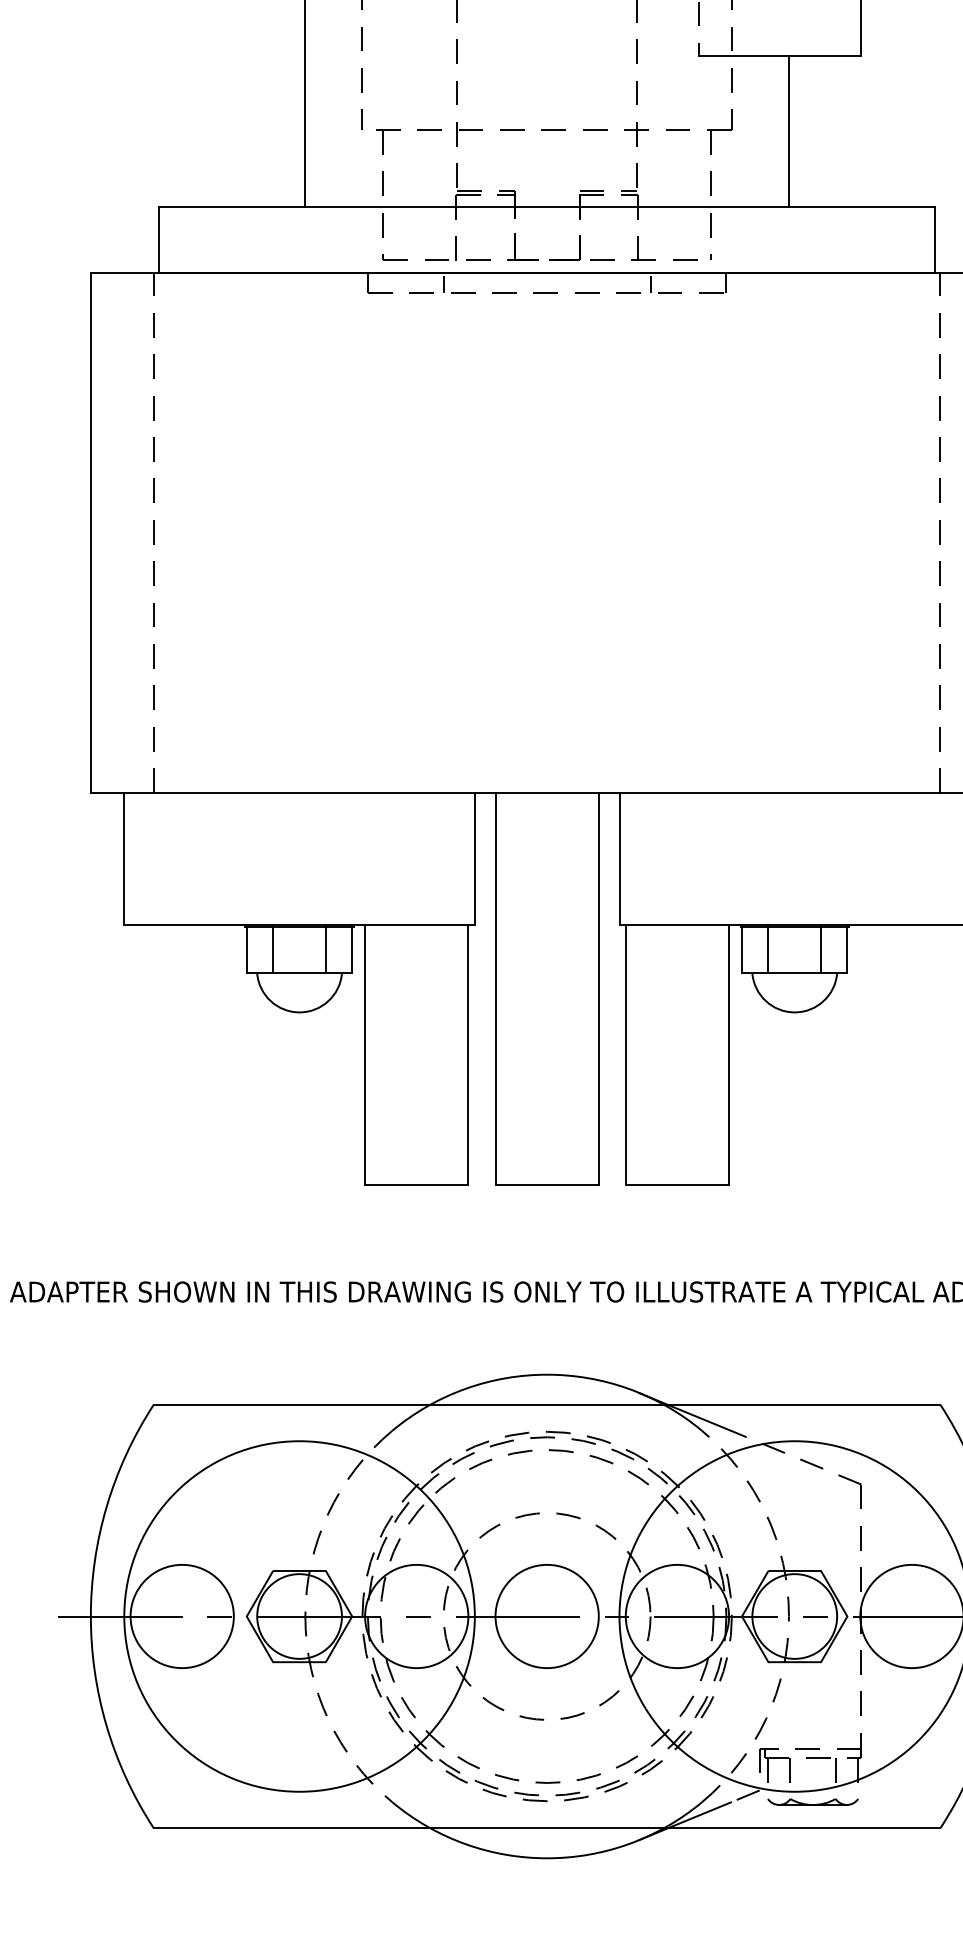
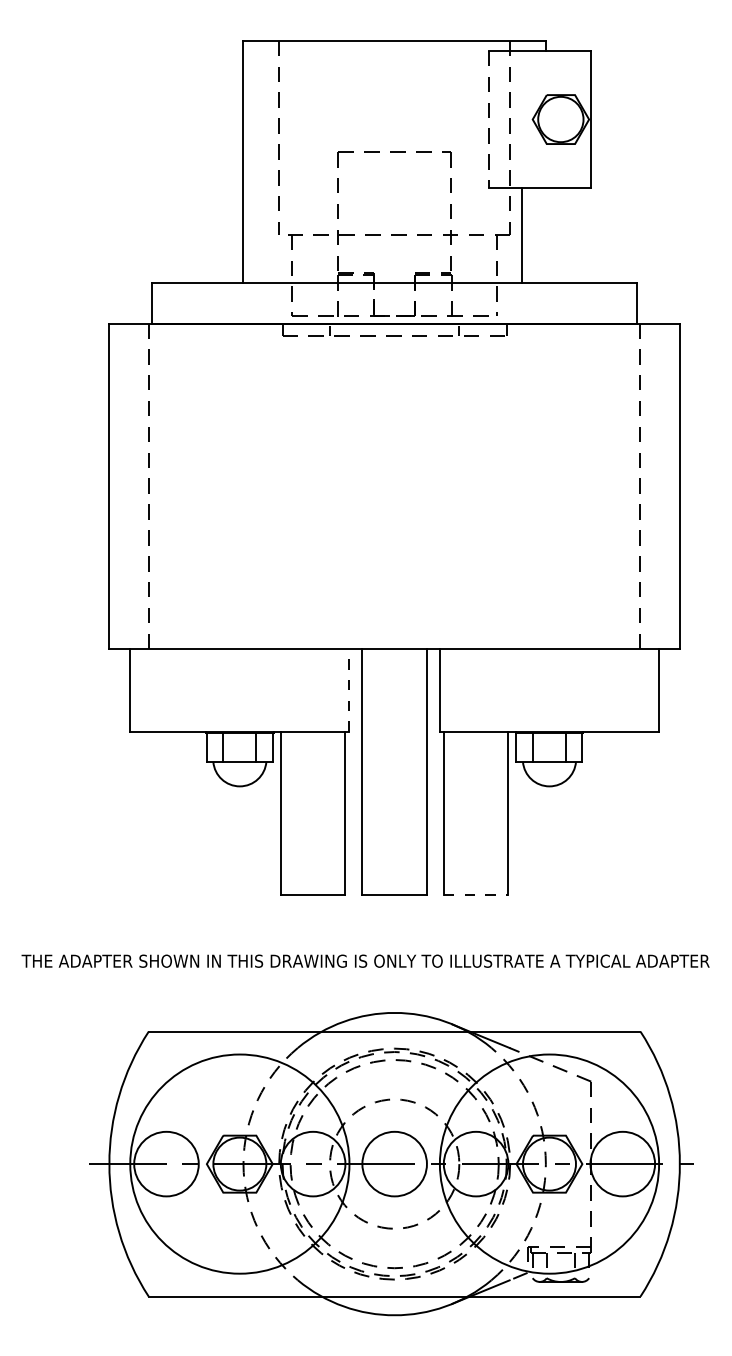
line: (788, 131) -> (521, 235), moved
line: (474, 857) -> (349, 689), solid -> dashed
line: (678, 1185) -> (476, 894), solid -> dashed

